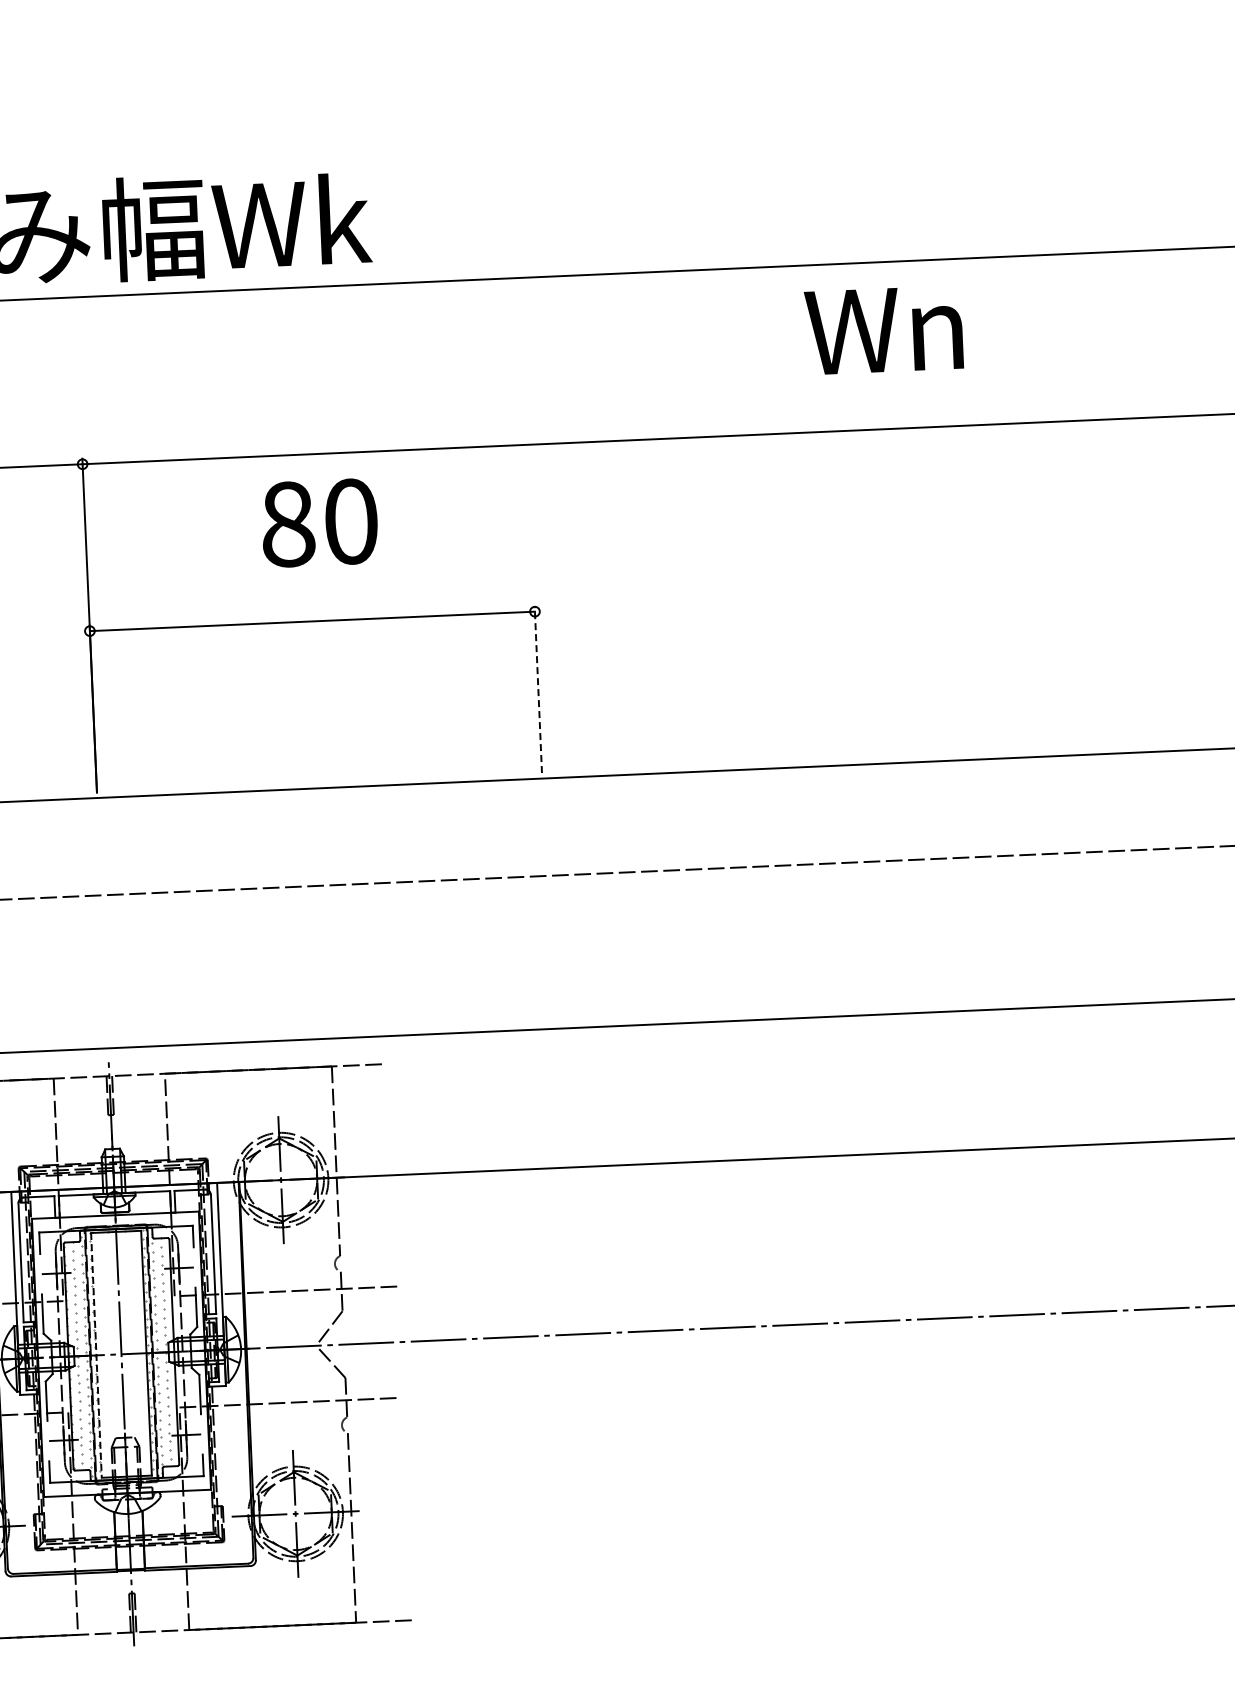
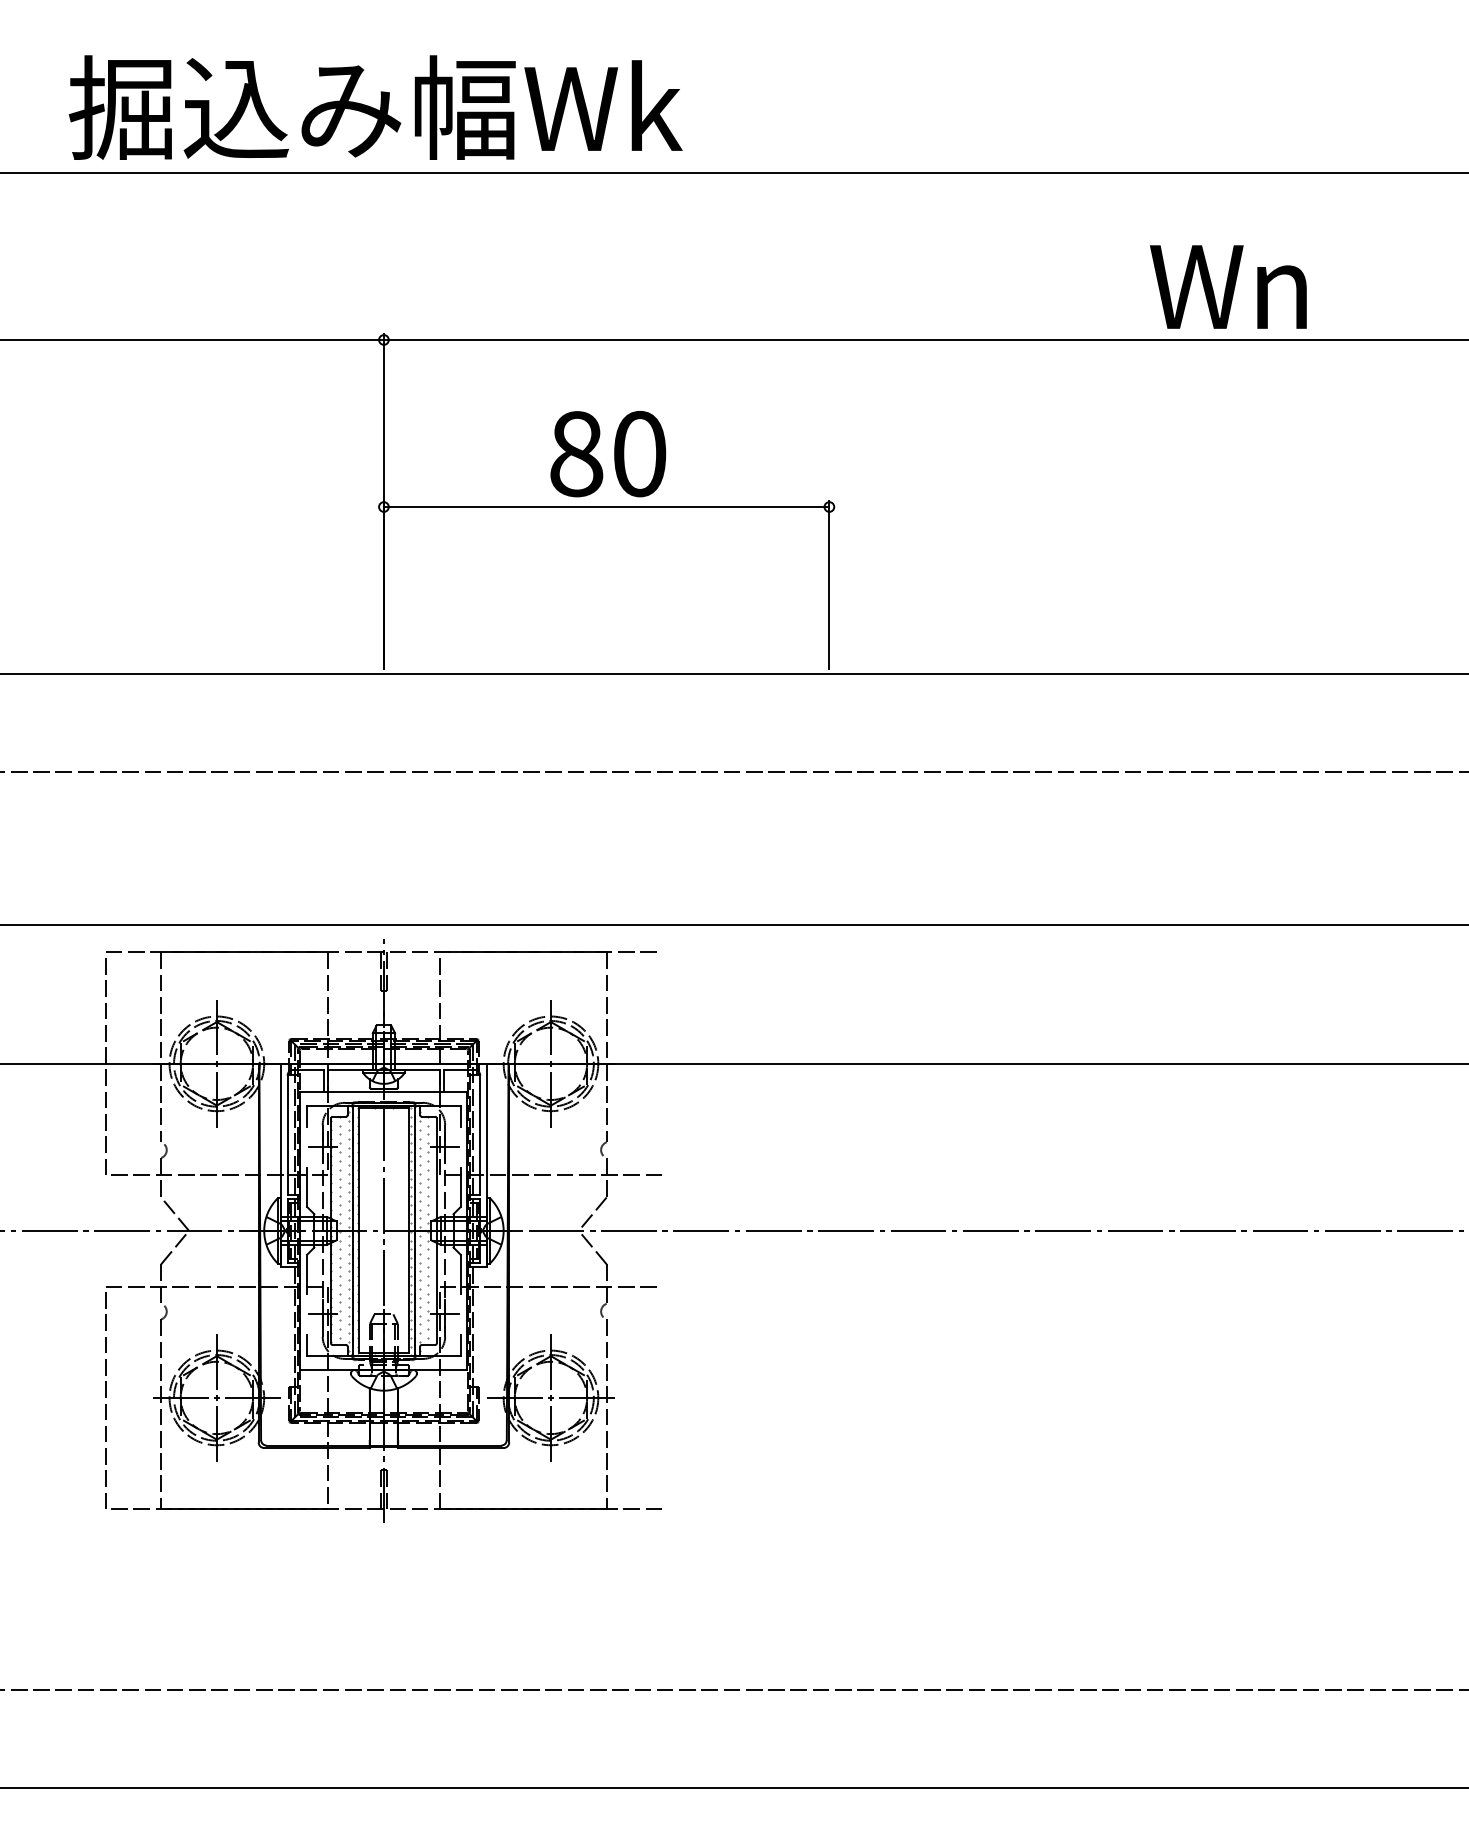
text: (884, 329) -> (1228, 286), moved
text: (320, 523) -> (608, 454), moved
line: (538, 689) -> (829, 584), dashed -> solid
line: (96, 1356) -> (358, 1231), dashed -> solid

